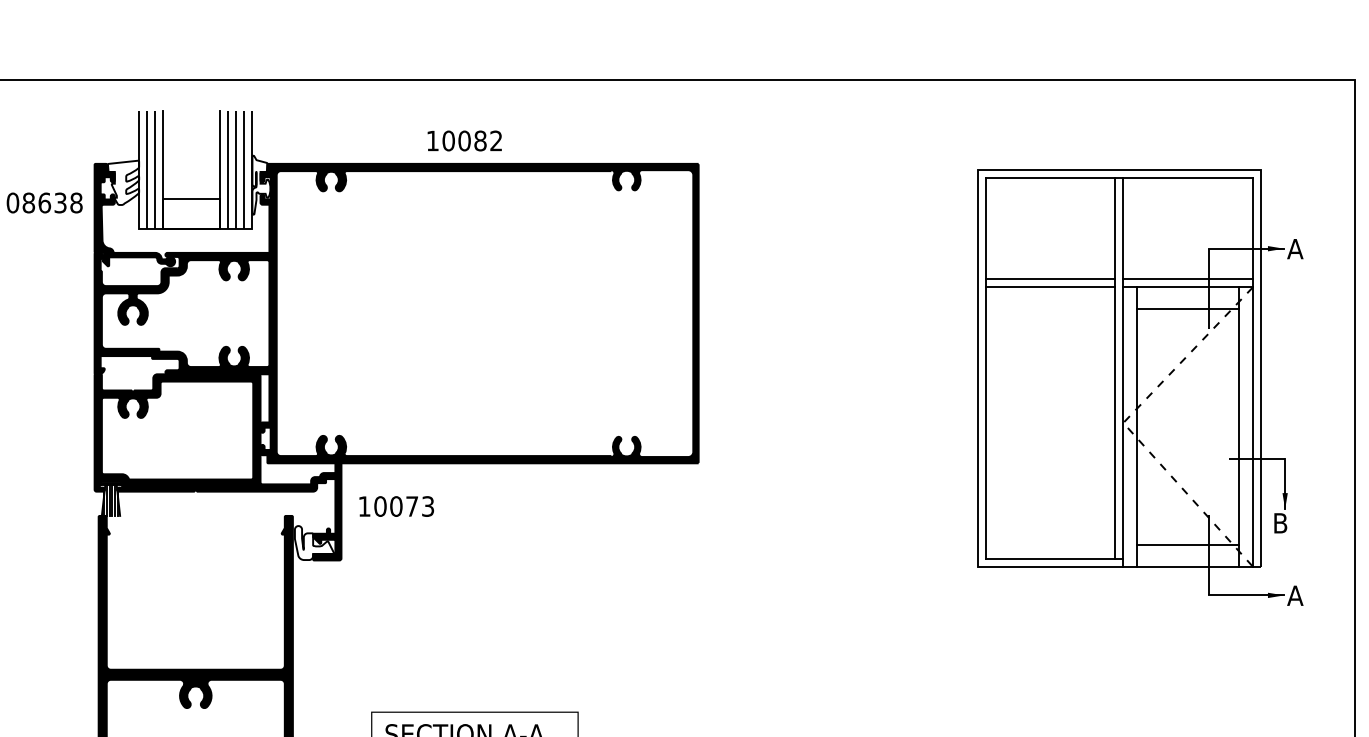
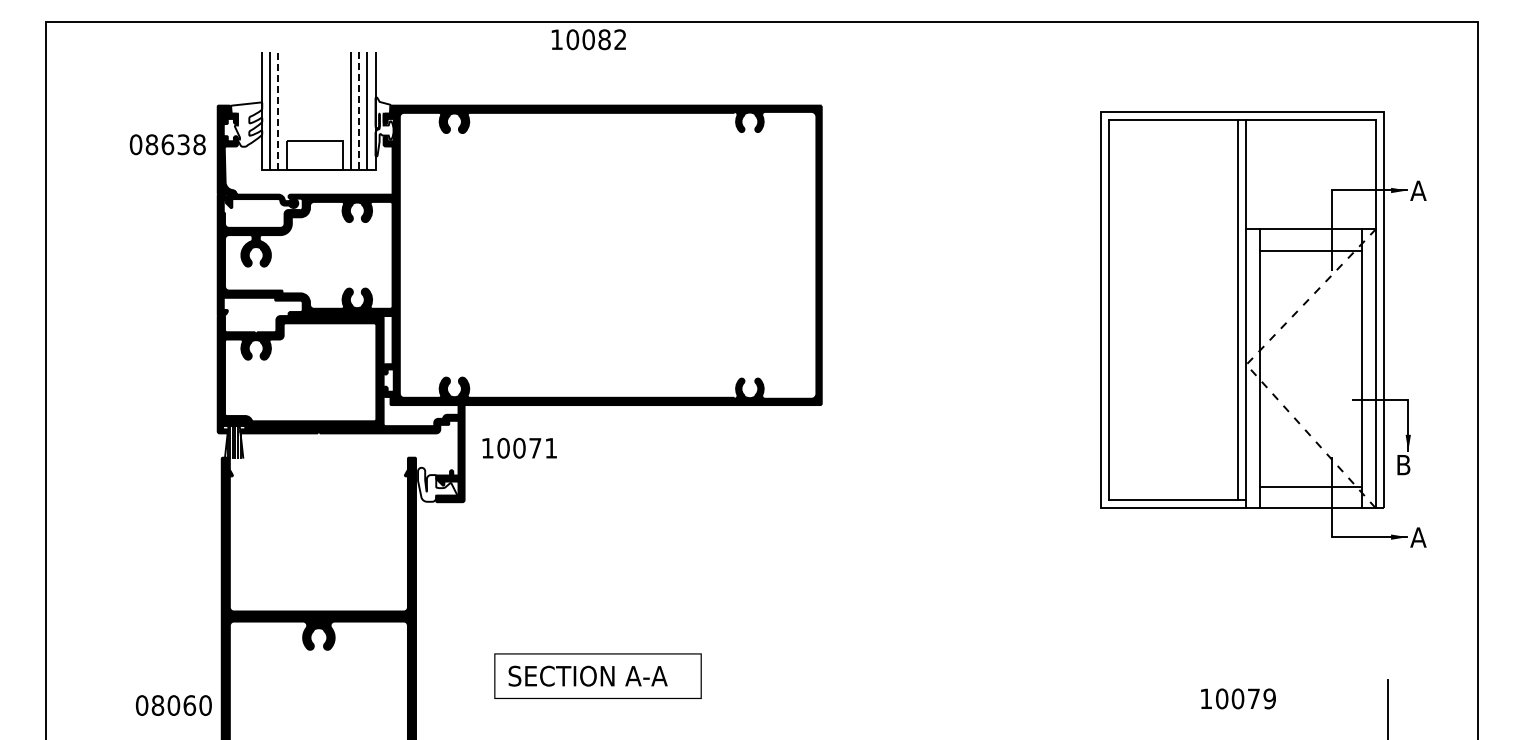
text: (464, 140) -> (588, 39), moved
line: (155, 169) -> (278, 111), solid -> dashed
line: (163, 169) -> (286, 111), removed
line: (220, 169) -> (343, 111), removed
line: (236, 169) -> (359, 111), solid -> dashed
line: (1050, 279) -> (1173, 221), removed
line: (1187, 279) -> (1310, 221), removed
line: (1050, 287) -> (1173, 229), removed
text: (428, 505) -> (551, 447), 10073 -> 10071

